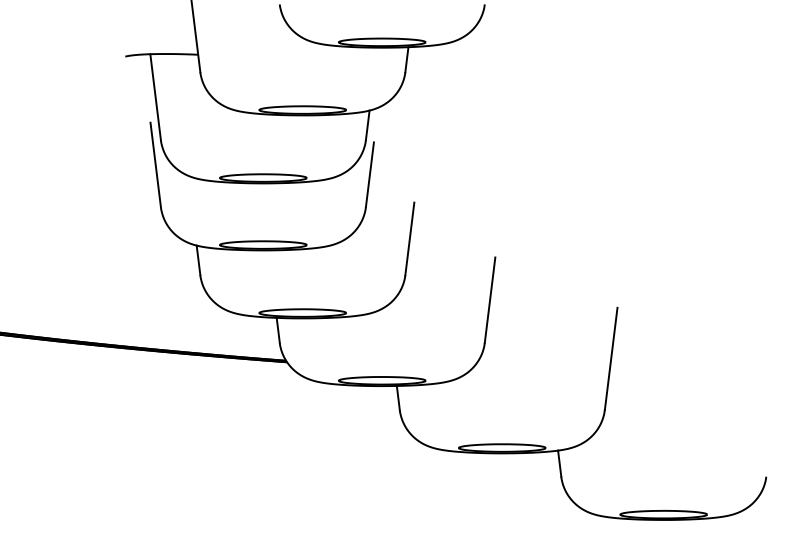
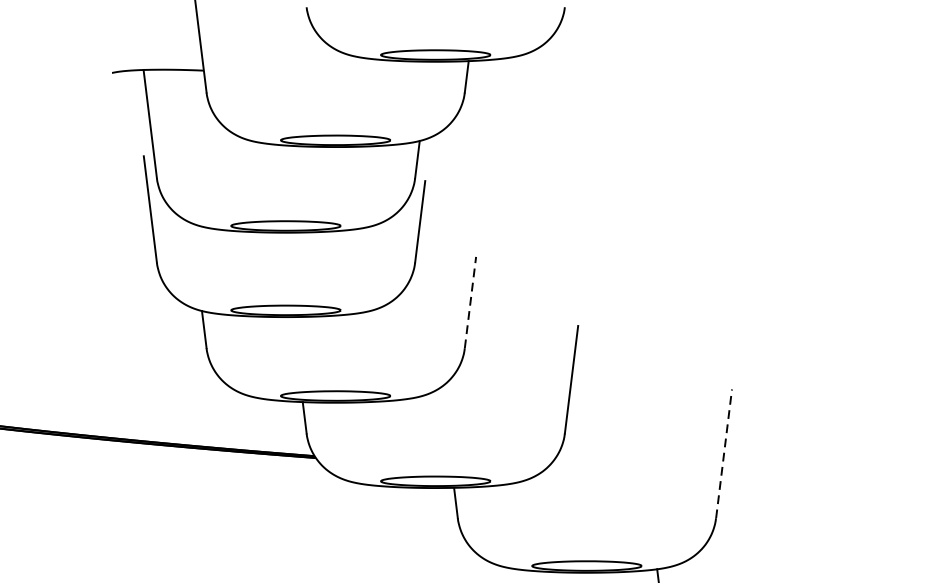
line: (409, 238) -> (470, 302), solid -> dashed
line: (611, 358) -> (724, 453), solid -> dashed

